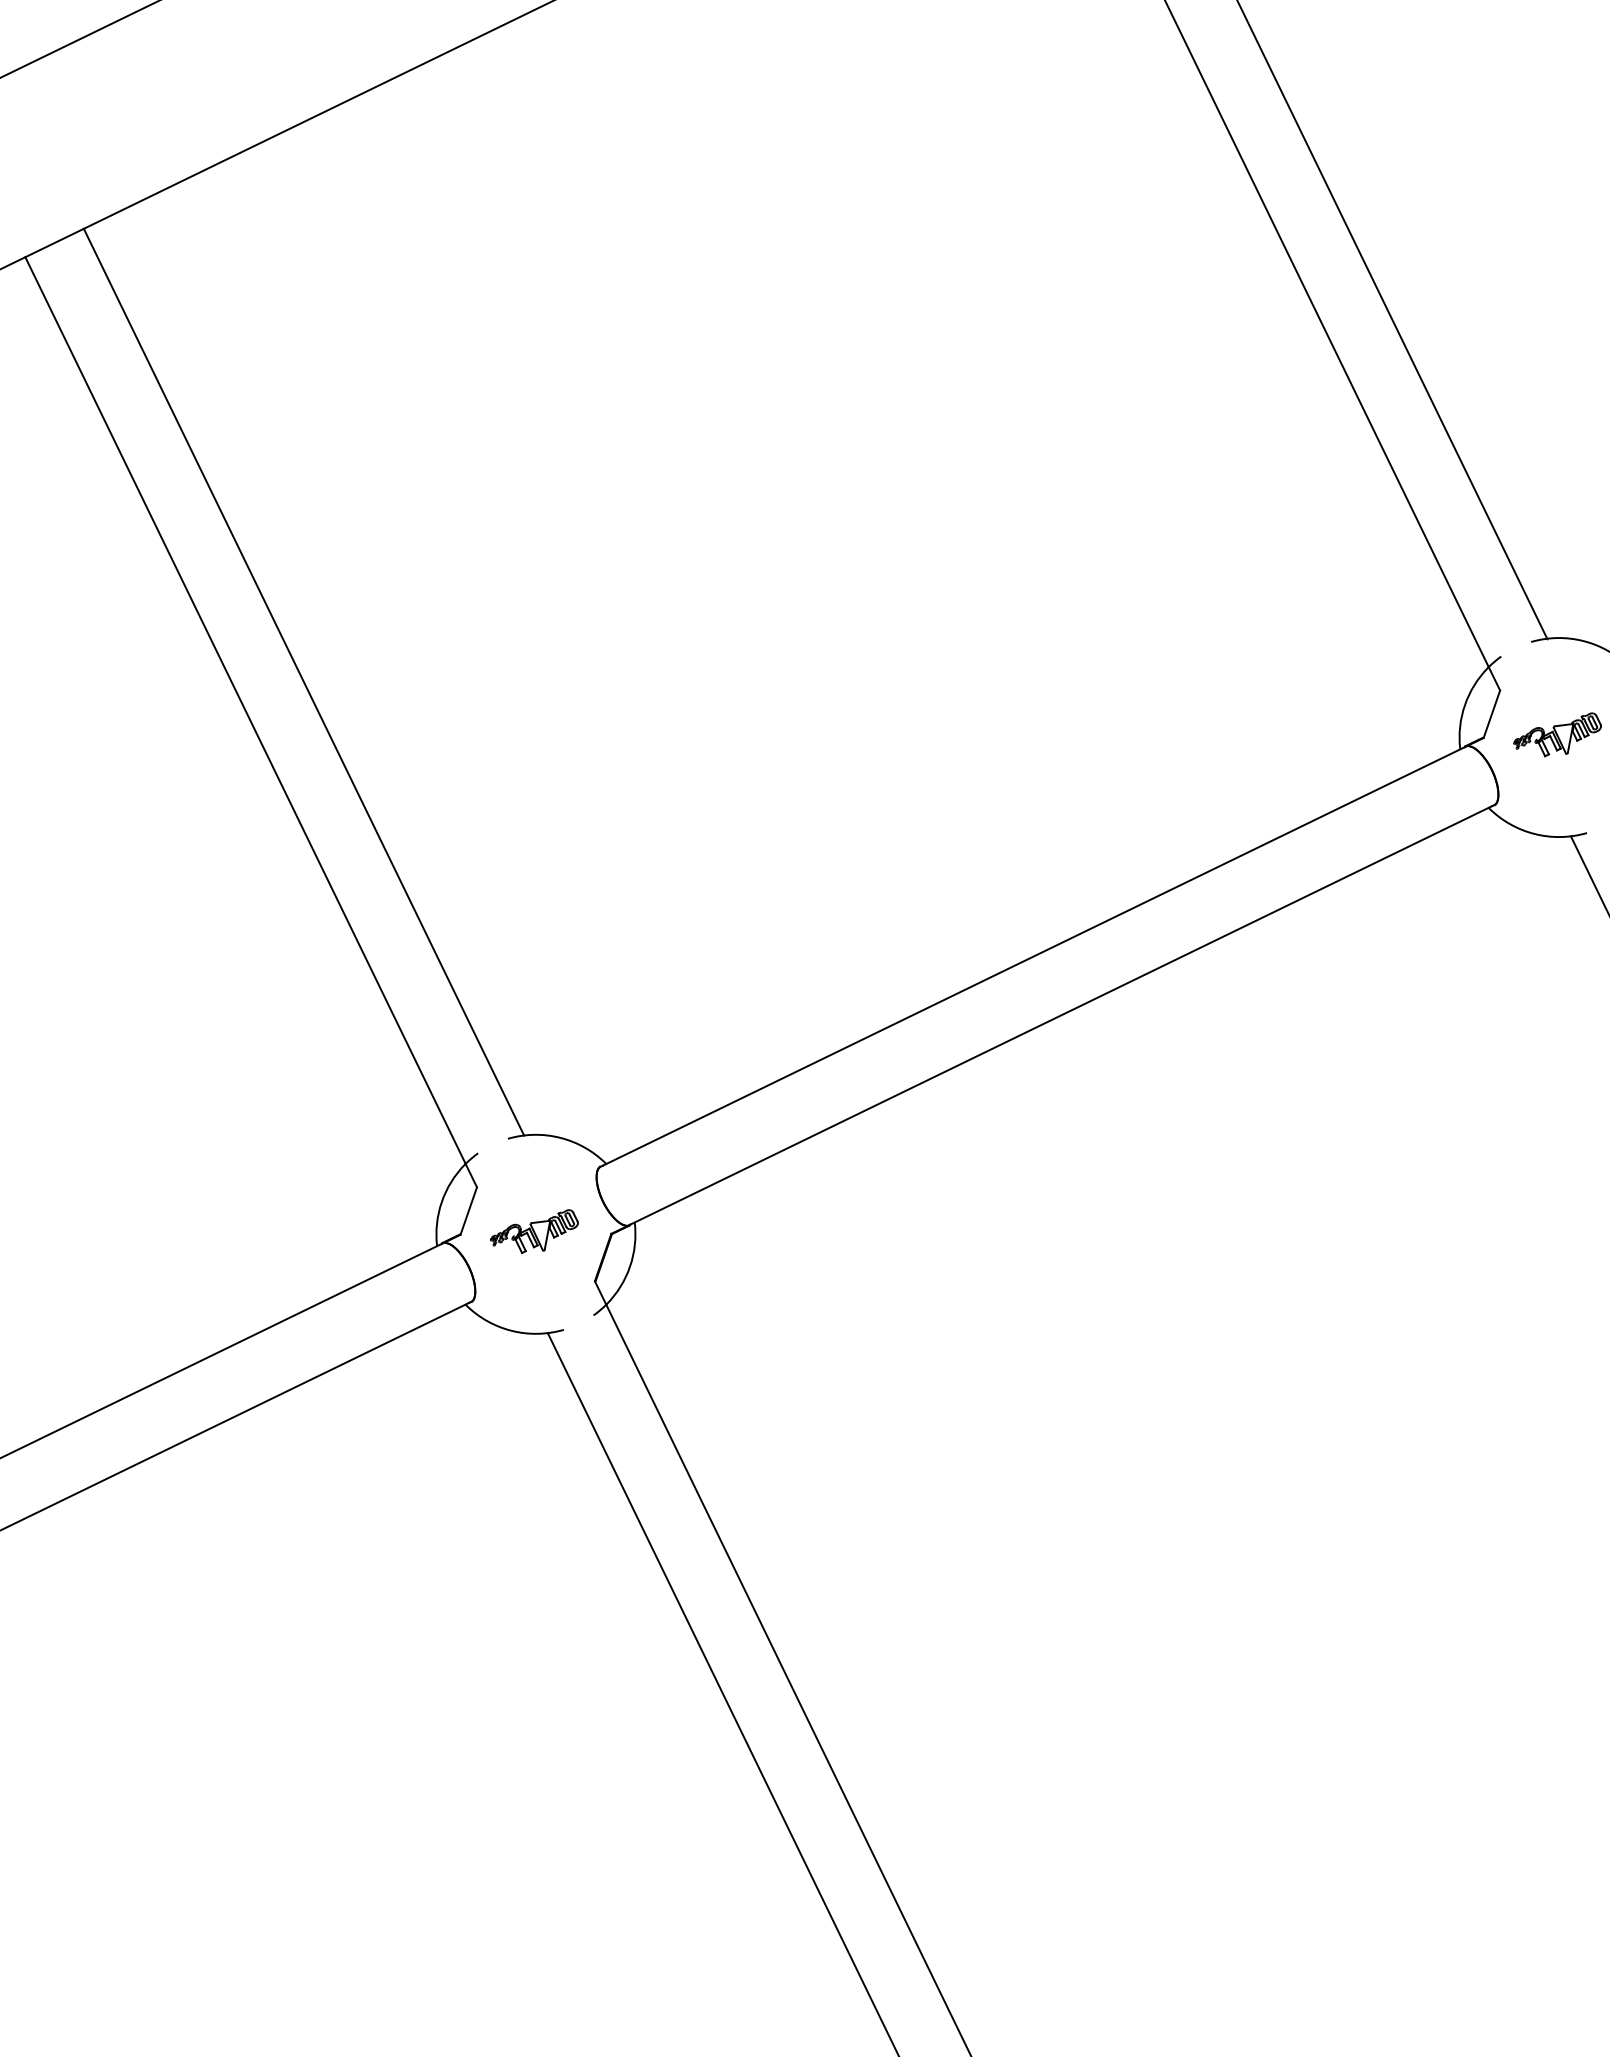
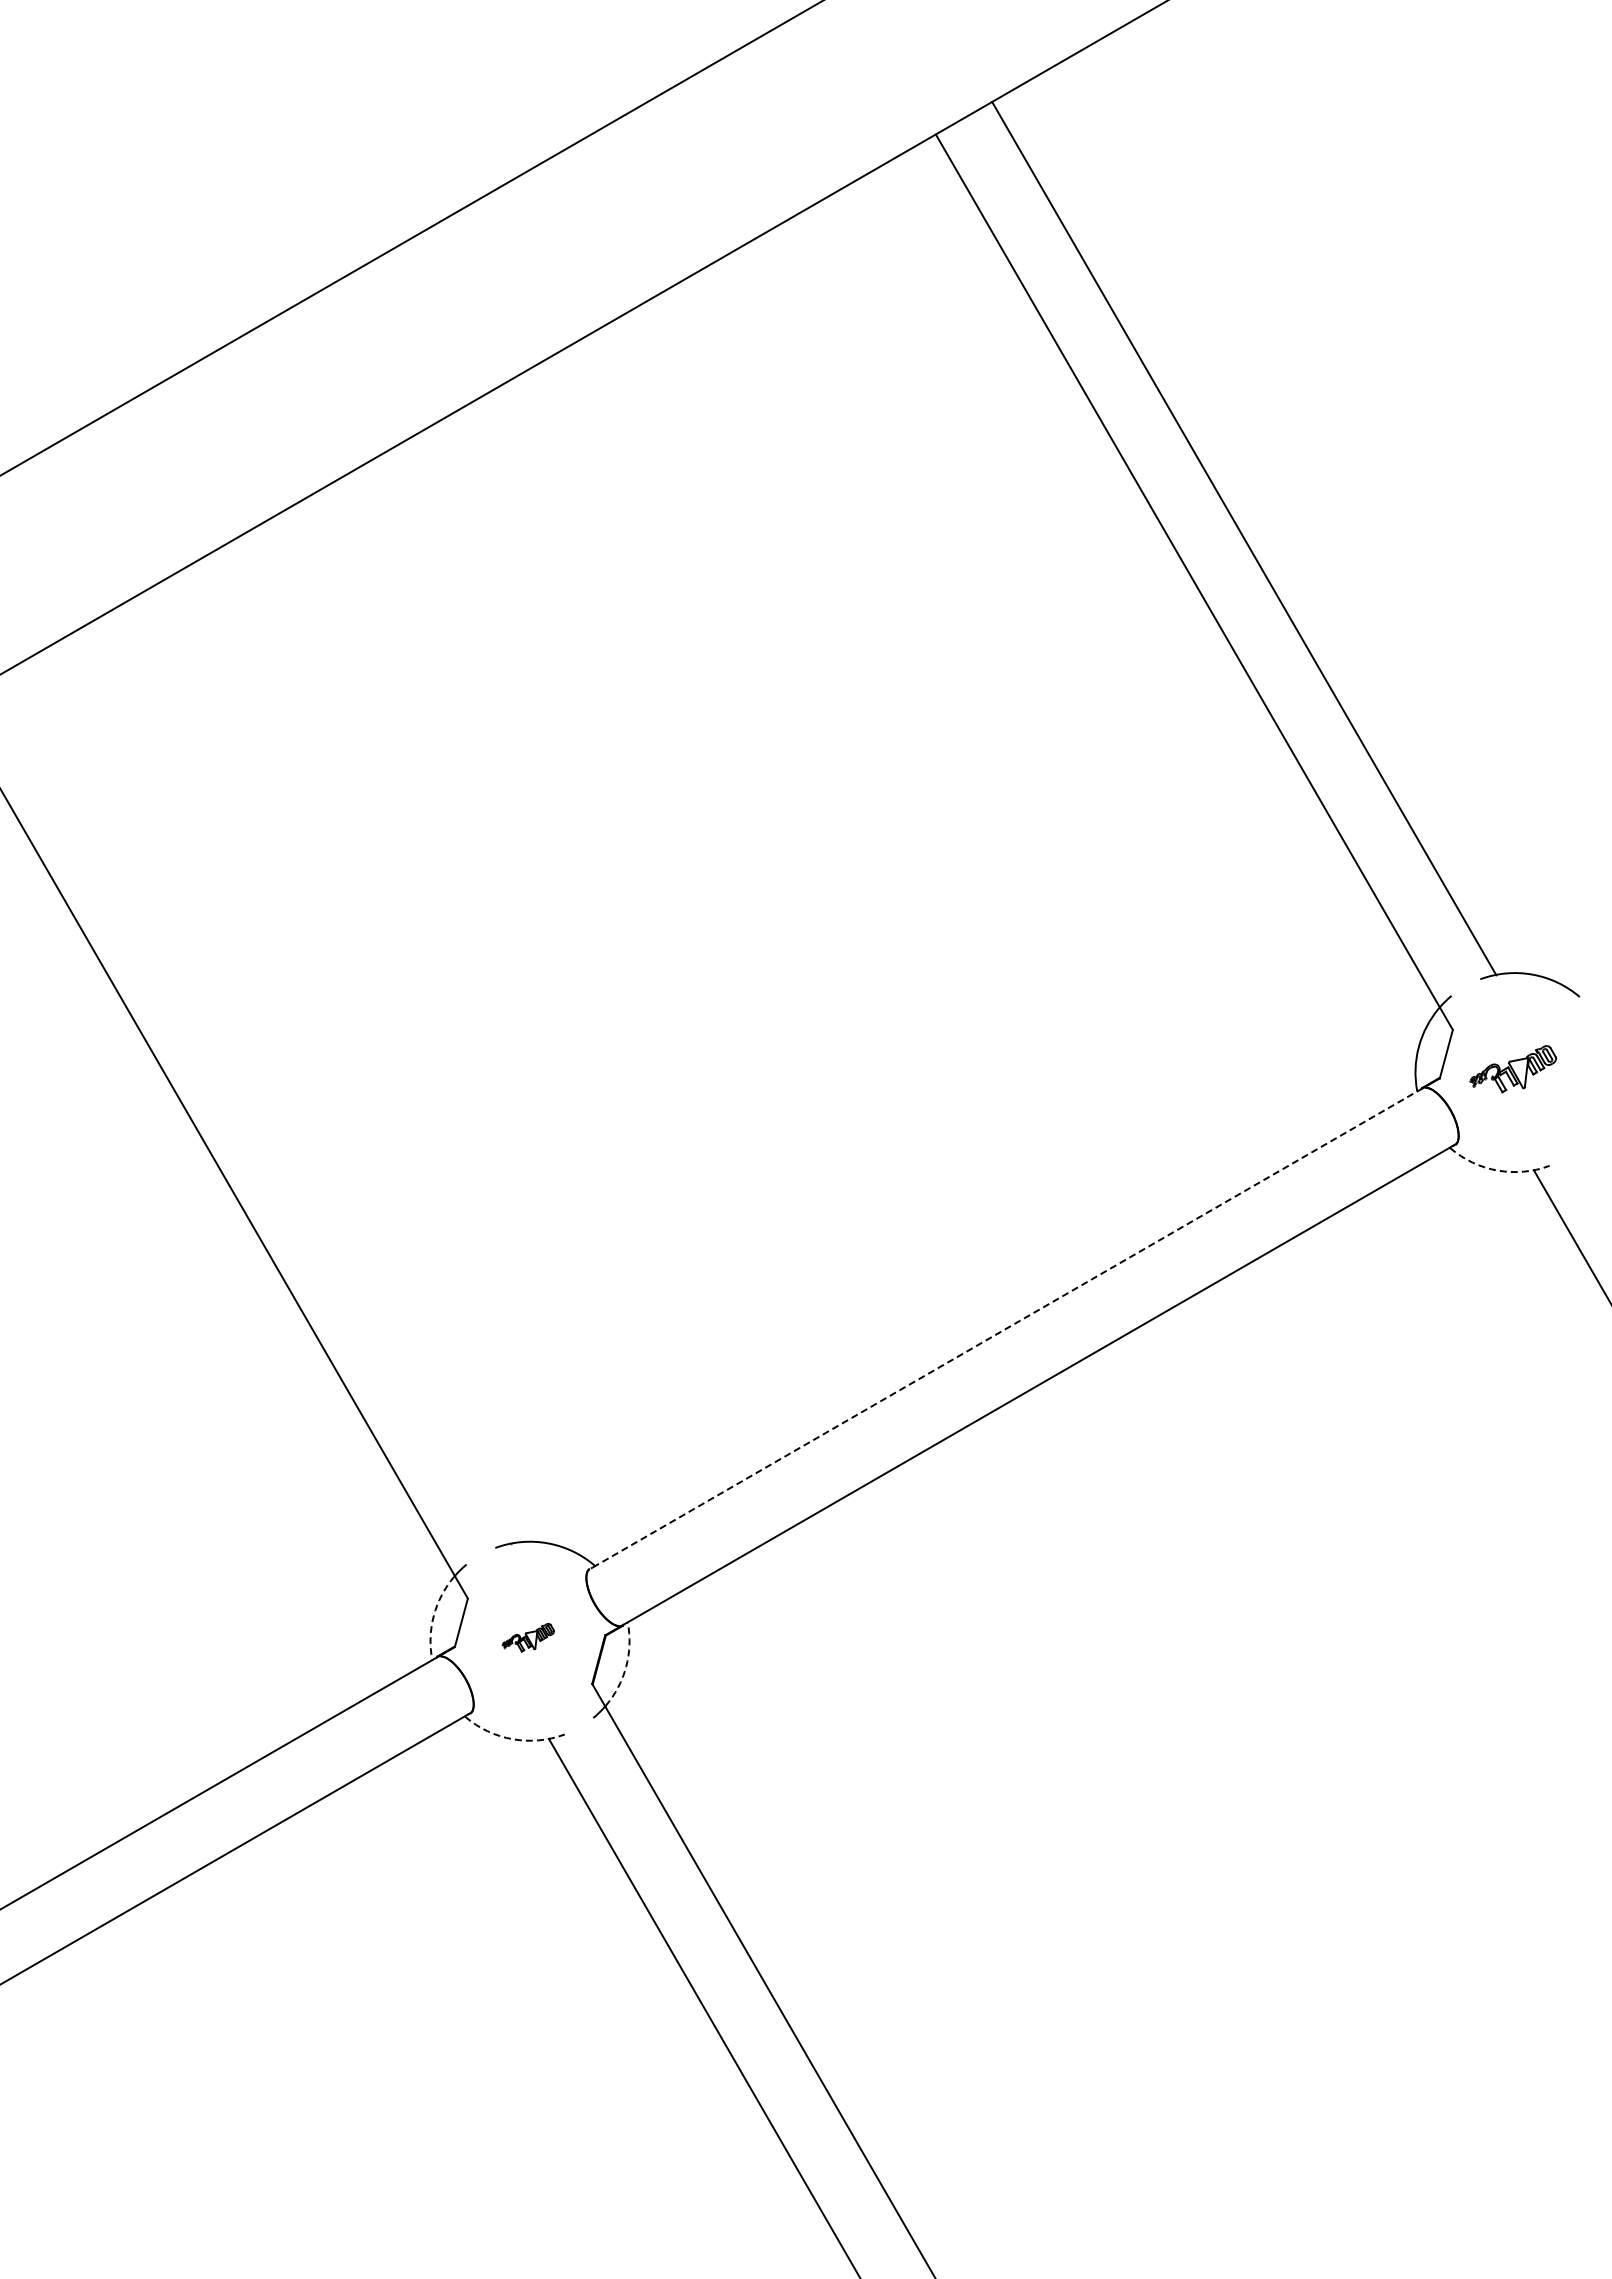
line: (304, 681) -> (259, 1106), removed
arc: (1534, 833) -> (1497, 1170), solid -> dashed
line: (1032, 957) -> (1005, 1329), solid -> dashed
arc: (441, 1201) -> (433, 1615), solid -> dashed
part: (534, 1230) -> (528, 1637), size x0.6
arc: (630, 1266) -> (626, 1666), solid -> dashed
arc: (511, 1331) -> (512, 1739), solid -> dashed

